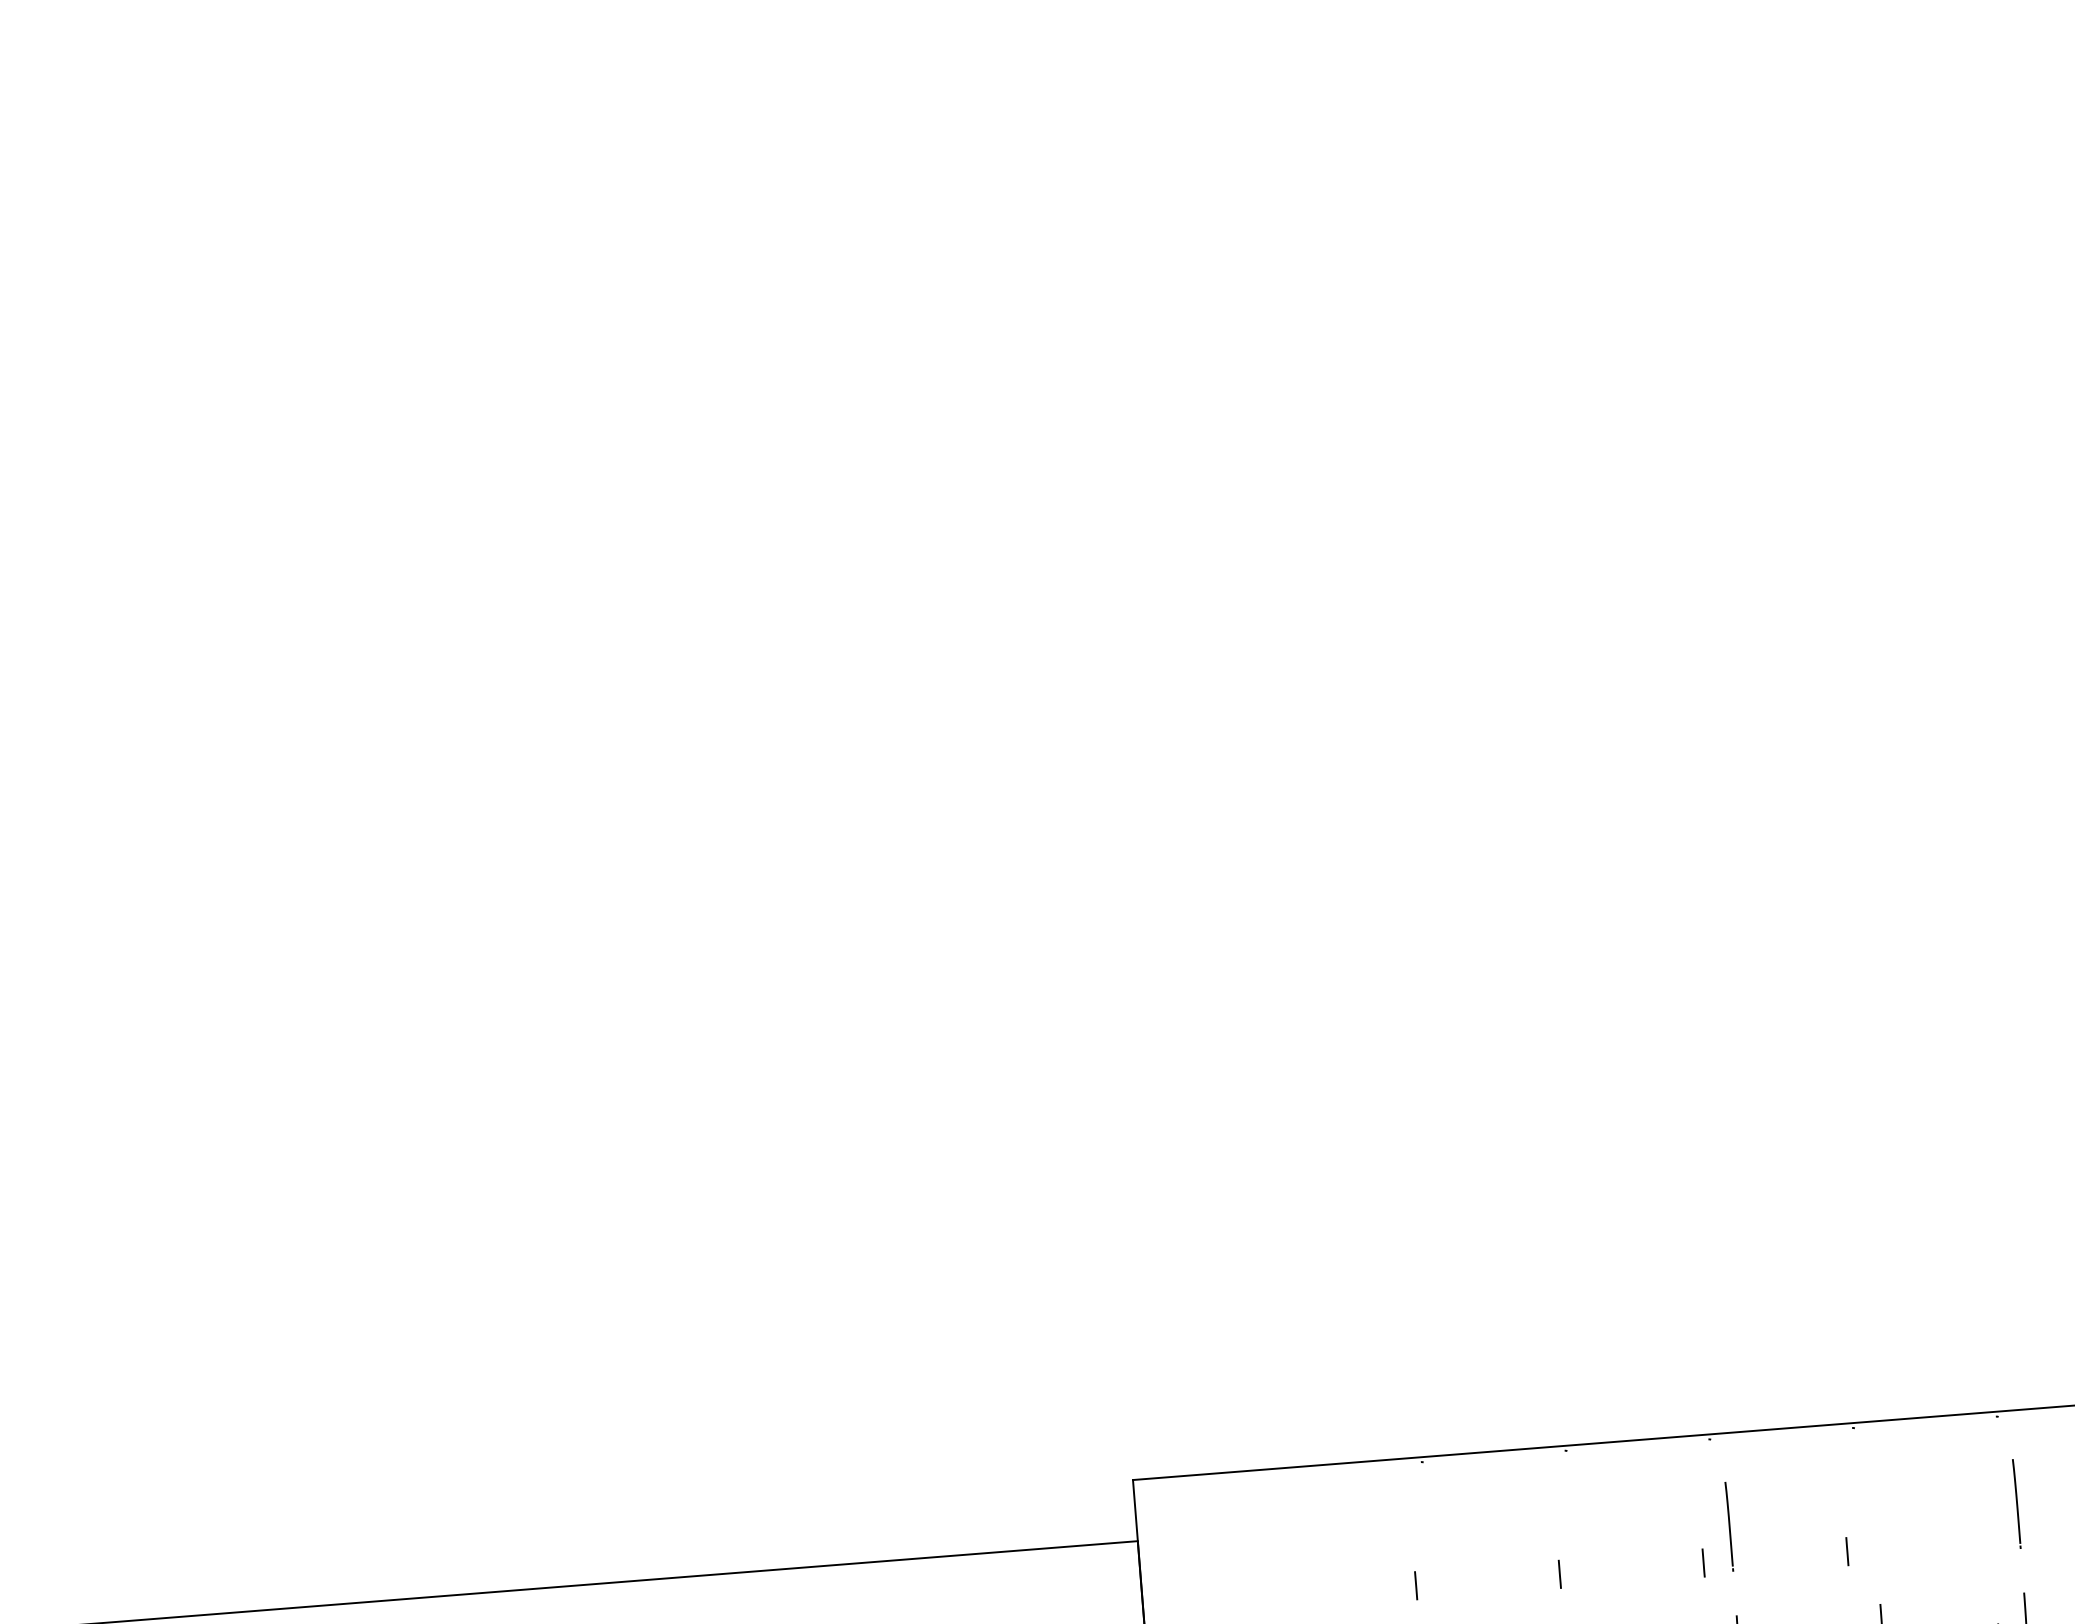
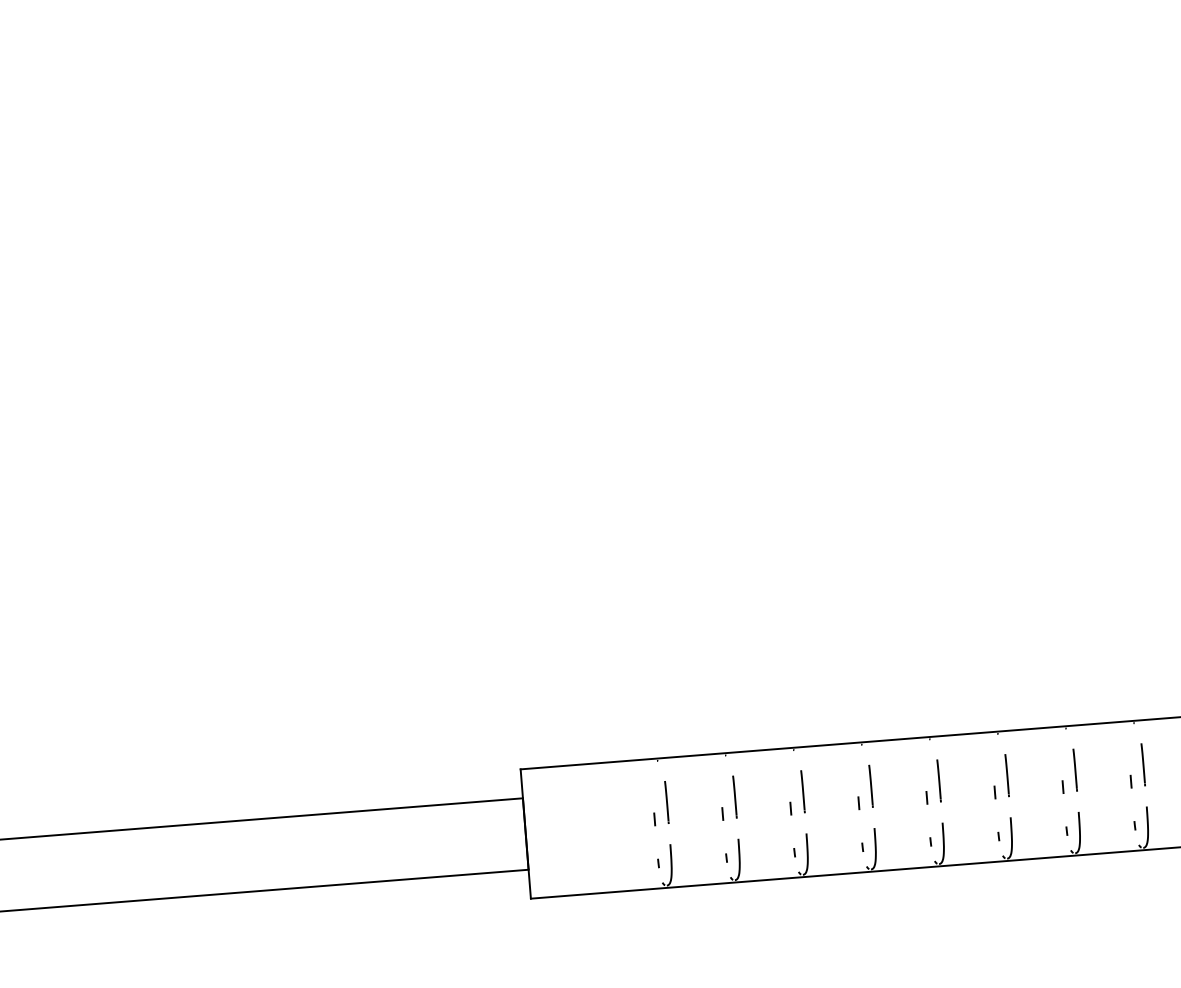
line: (1871, 1514) -> (870, 785), added
line: (1584, 1537) -> (734, 796), added
line: (1990, 1539) -> (926, 797), added
line: (1441, 1550) -> (666, 802), added

